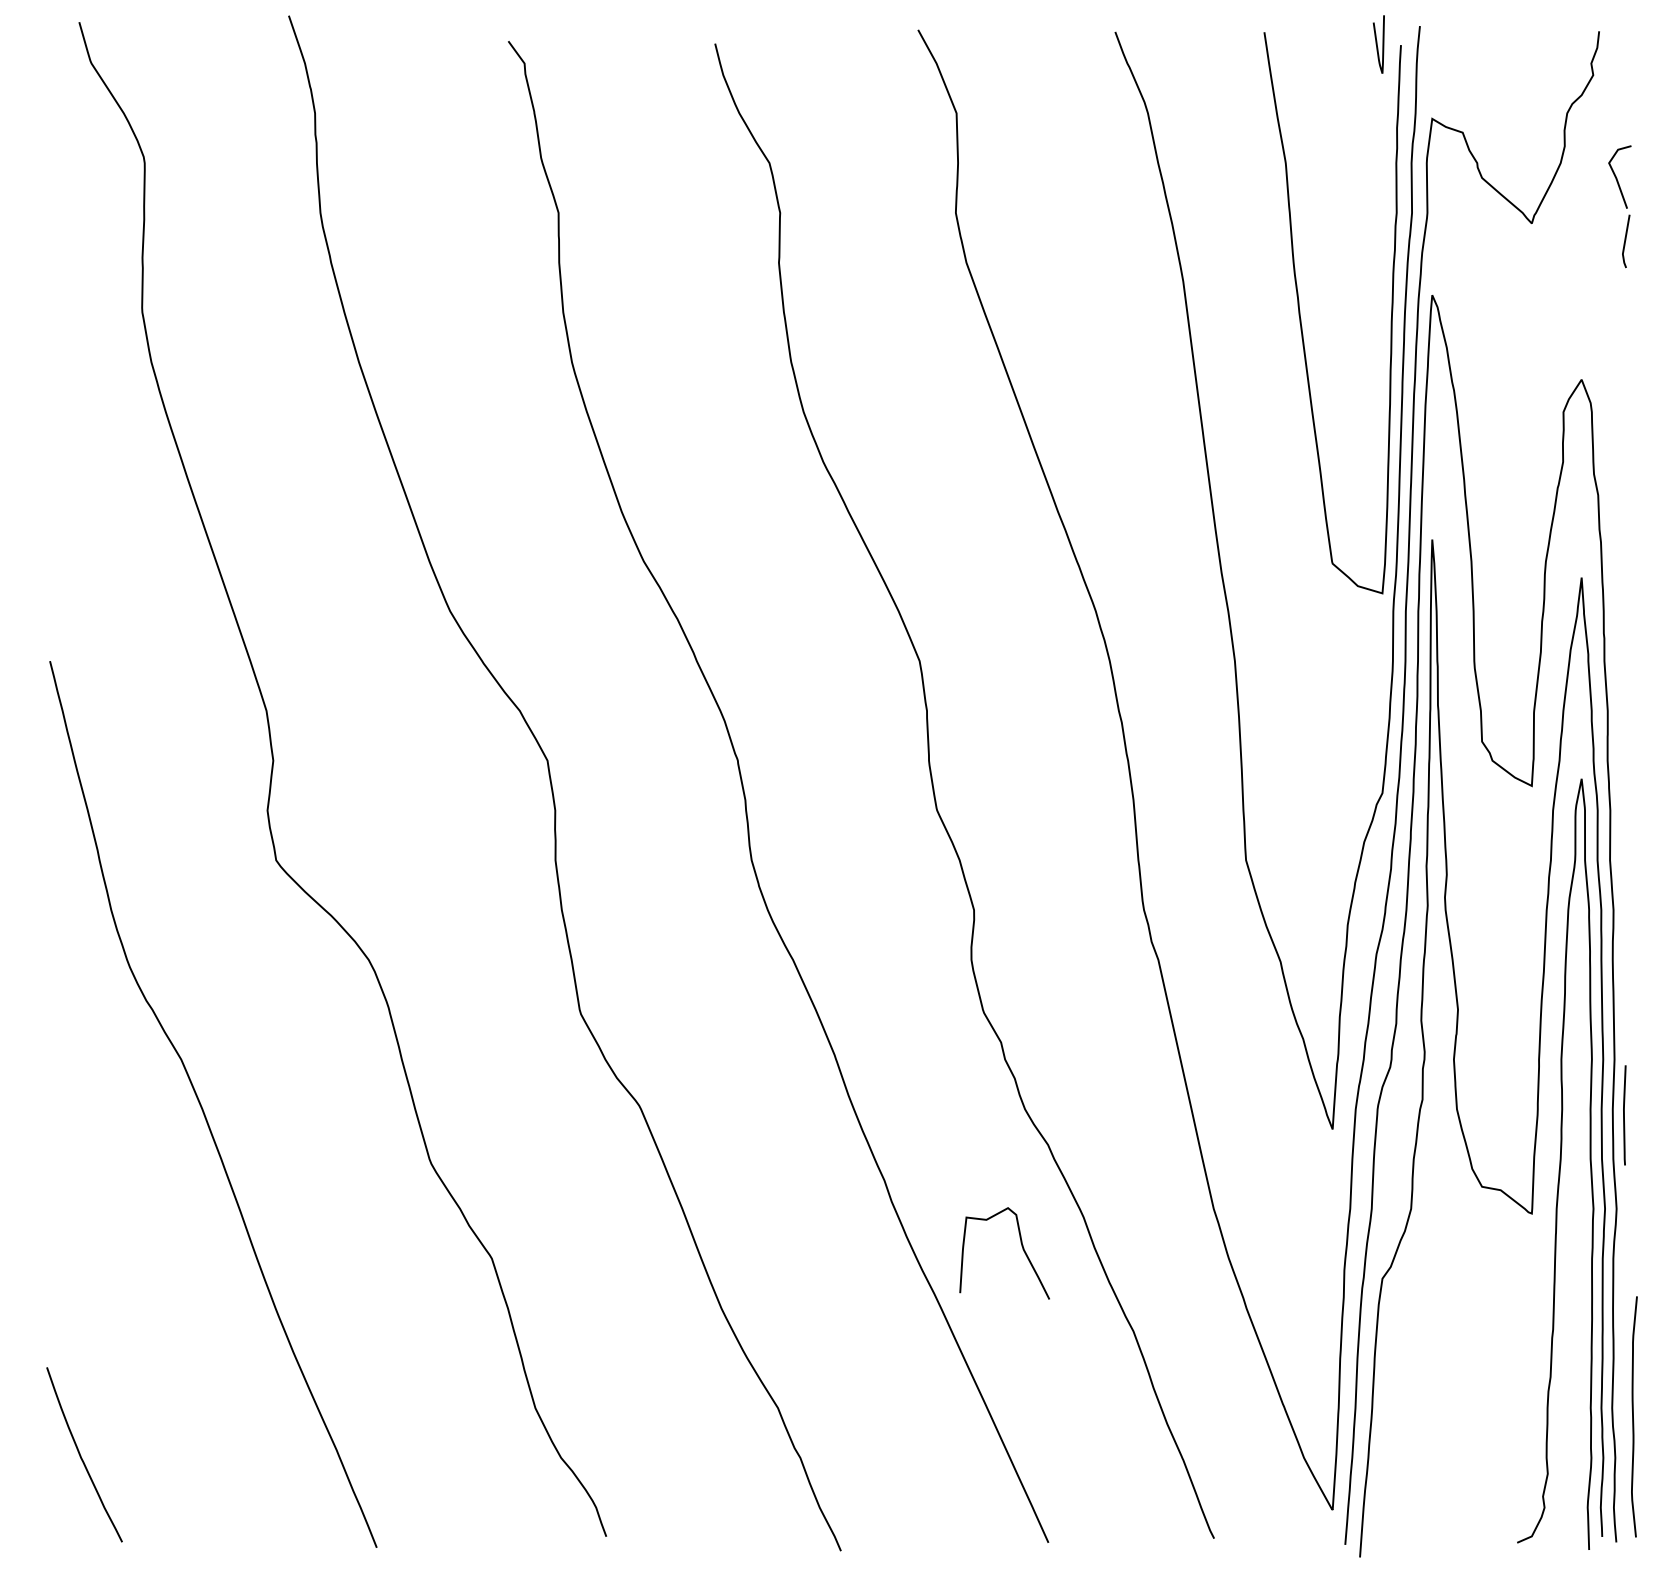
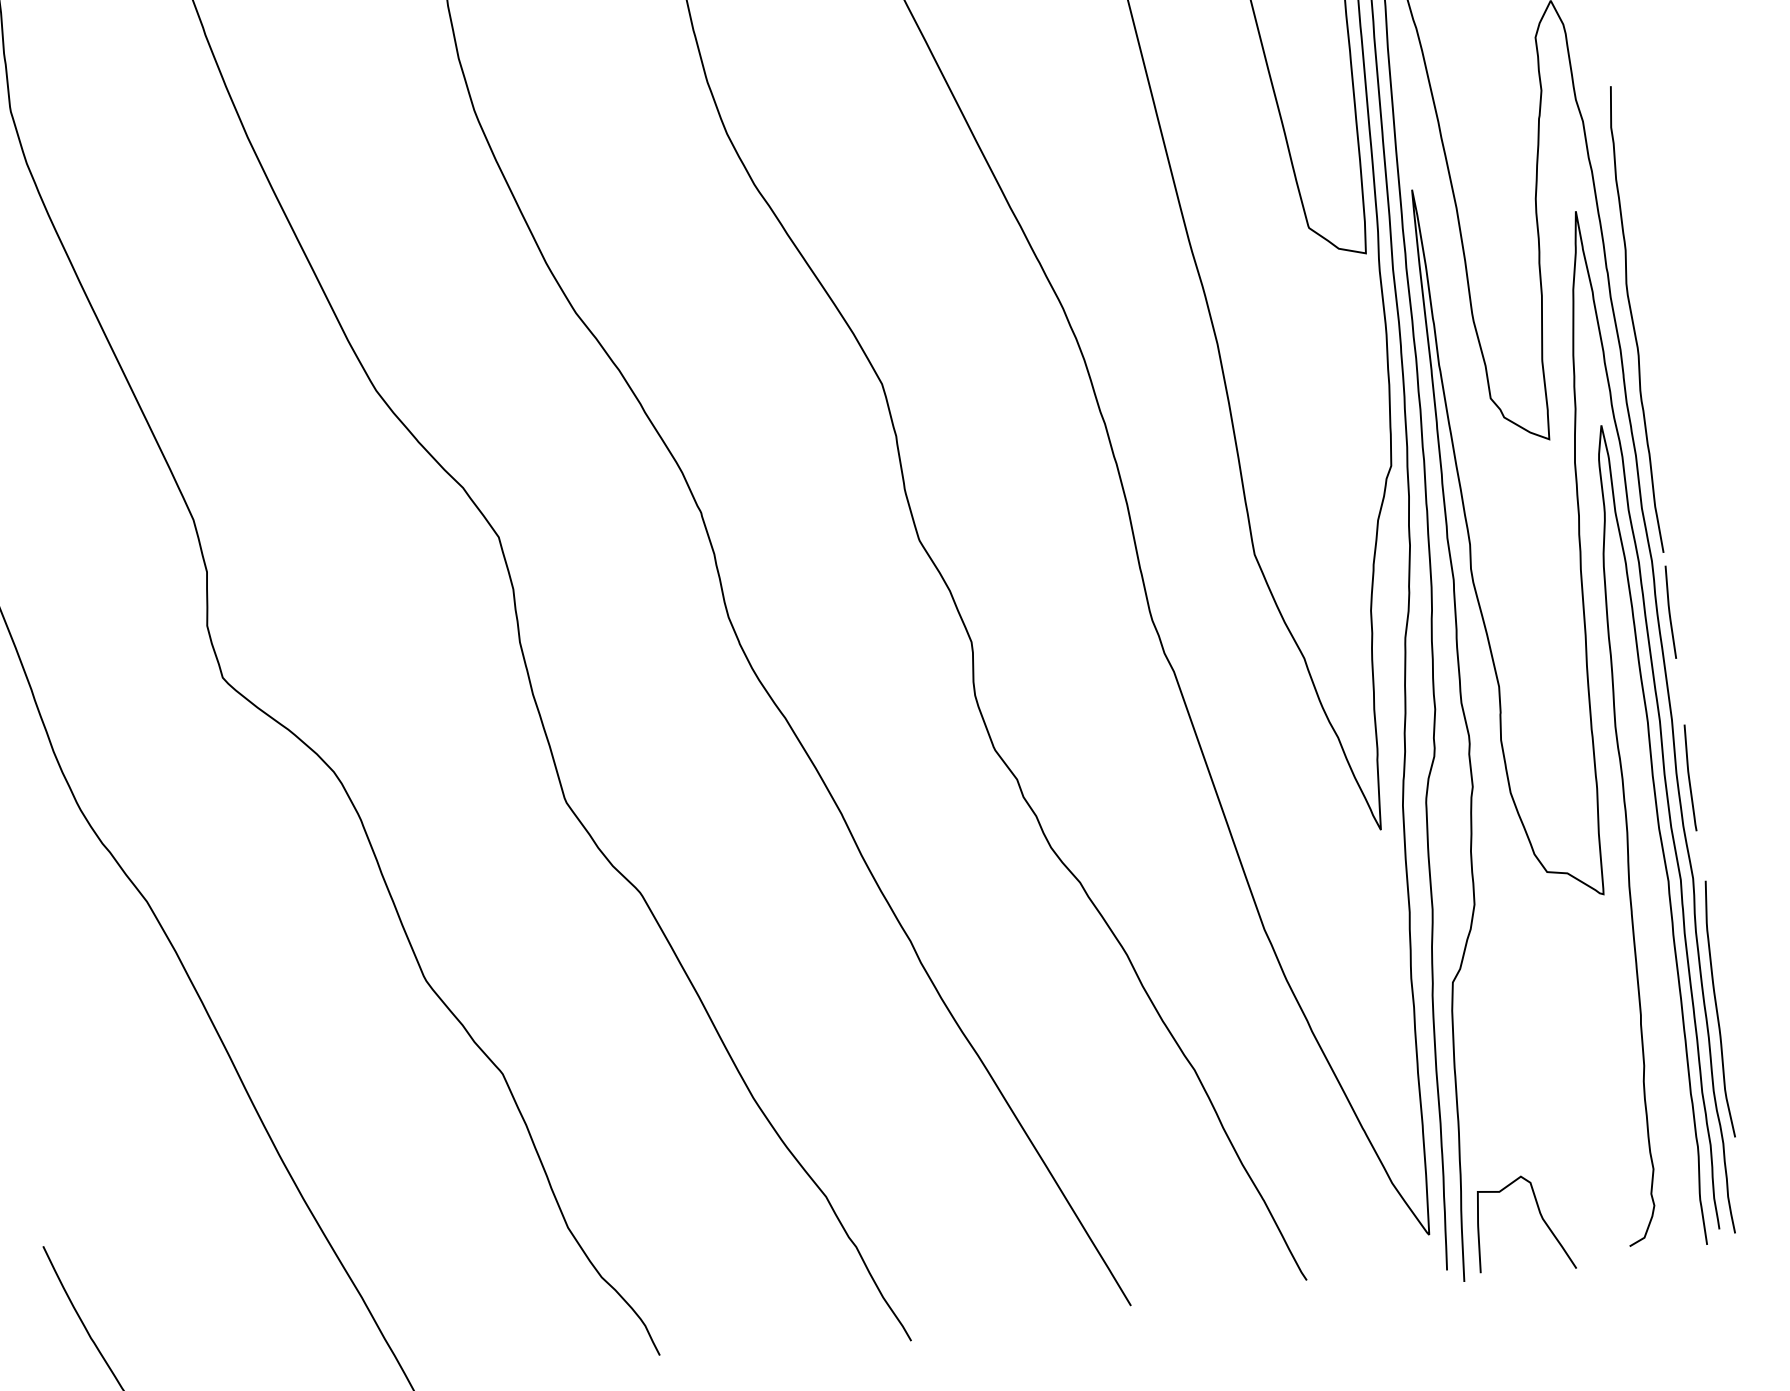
curve: (1622, 684) -> (1632, 319), added
line: (1624, 959) -> (1669, 612), added
curve: (1021, 1246) -> (1540, 1215), moved
curve: (1633, 1416) -> (1717, 1009), moved

